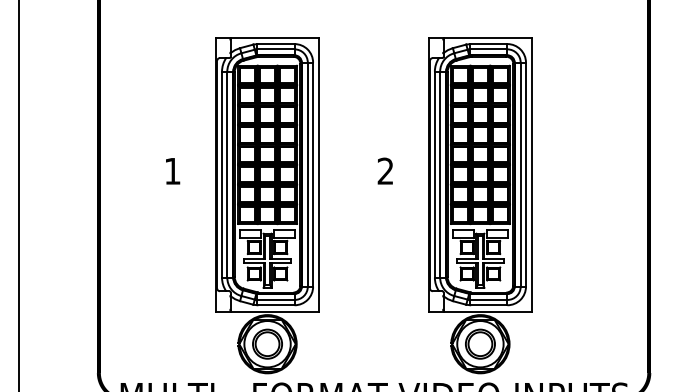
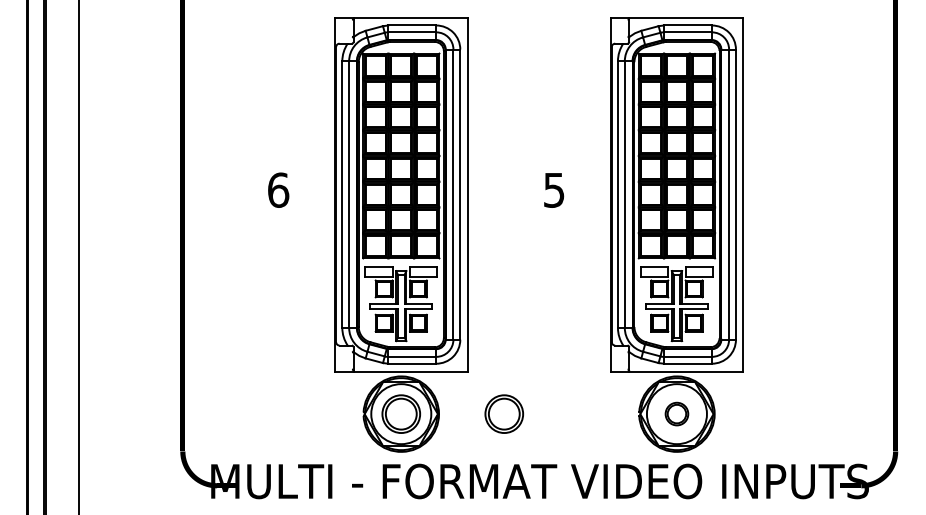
text: (172, 170) -> (278, 189), 1 -> 6
text: (385, 170) -> (554, 189), 2 -> 5
part: (346, 343) -> (503, 413), added
part: (480, 343) -> (676, 413), size x0.6

